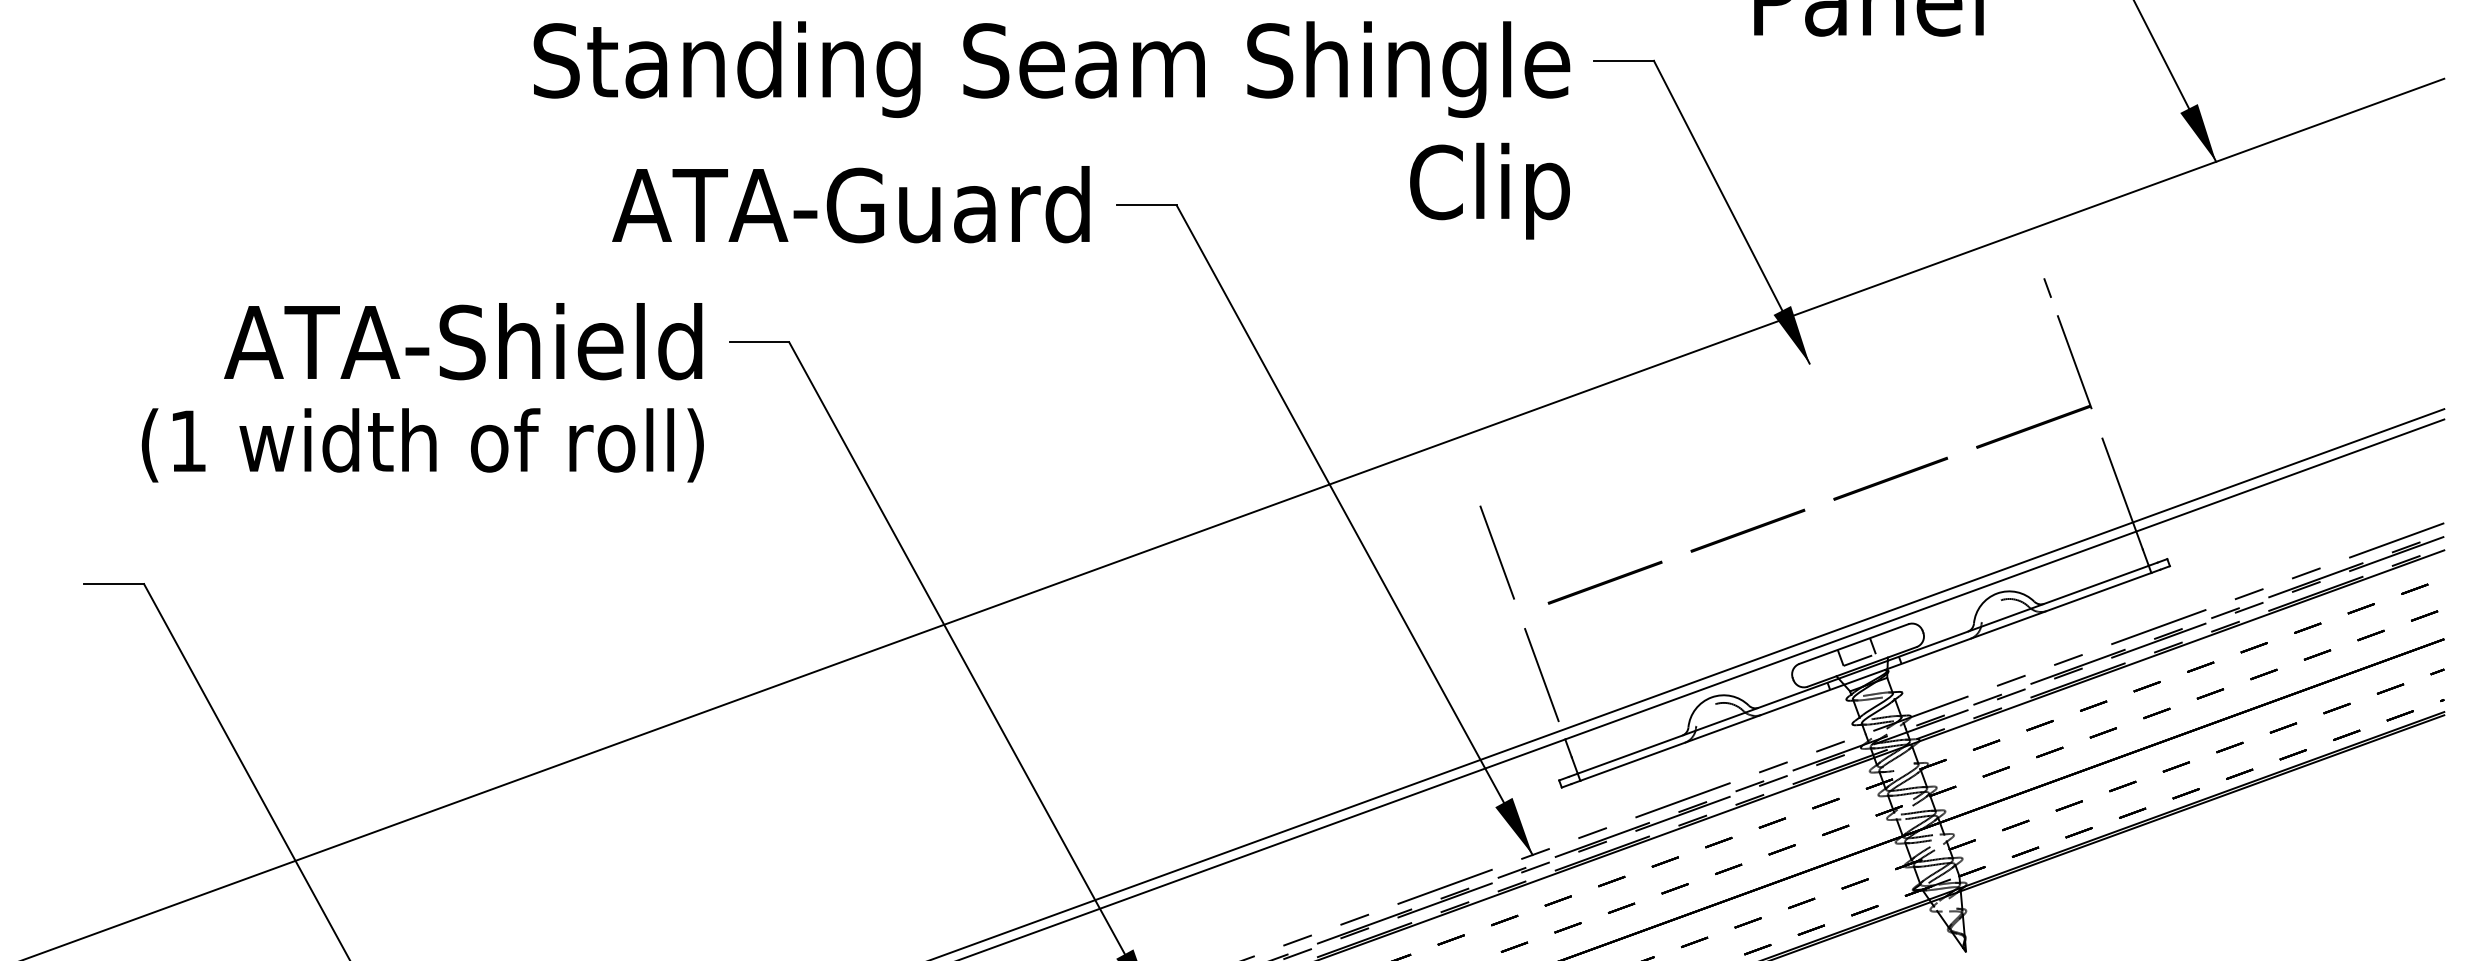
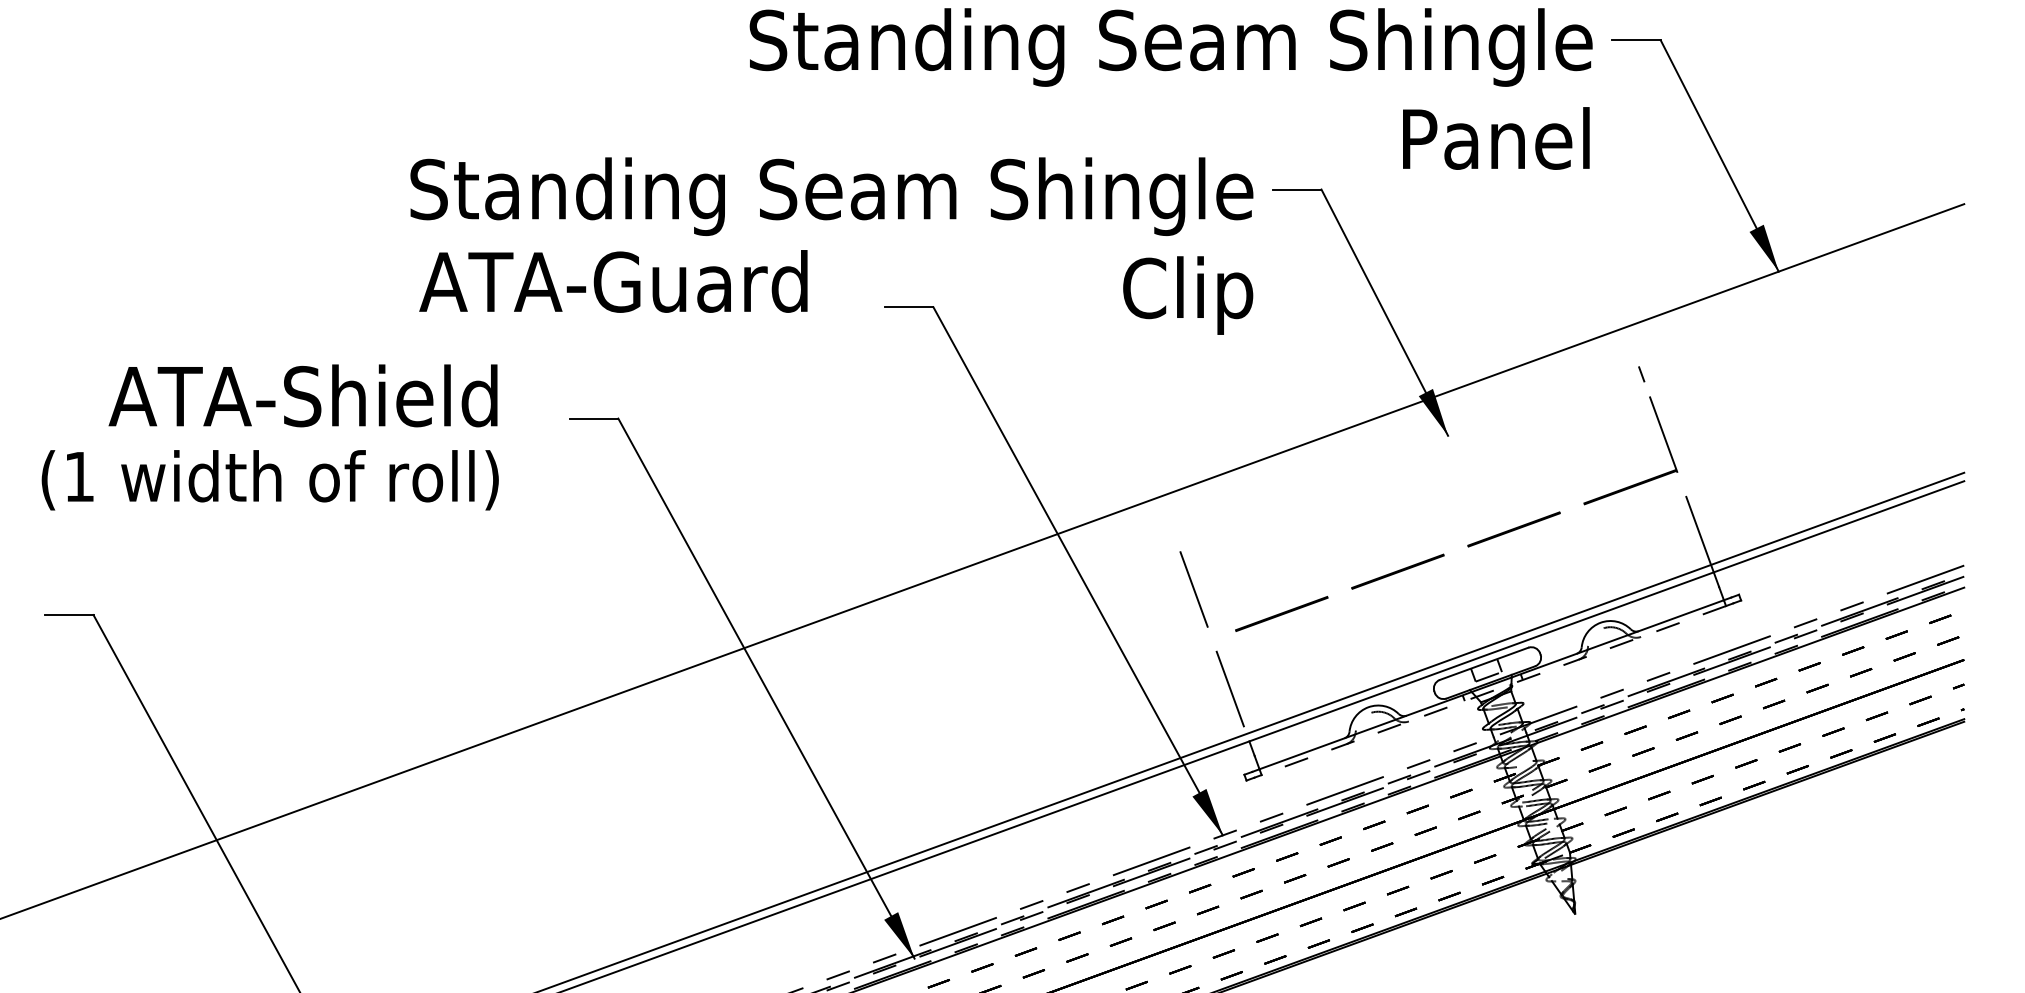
text: (851, 204) -> (613, 281), moved
text: (421, 392) -> (269, 437), moved
line: (1865, 676) -> (1493, 690), solid -> dashed

